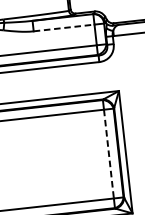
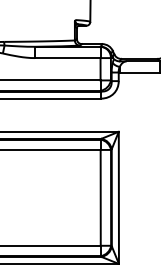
line: (63, 28) -> (67, 58), dashed -> solid
line: (108, 153) -> (100, 197), dashed -> solid

